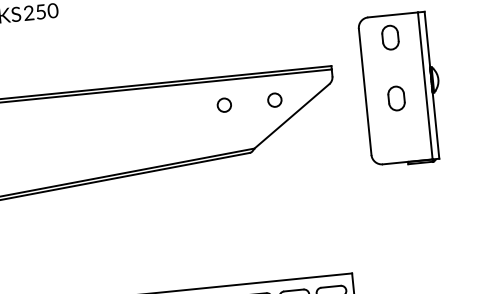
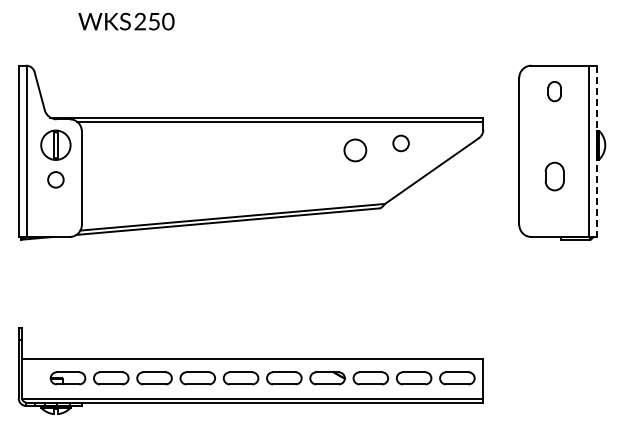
part: (390, 37) -> (554, 91), size x0.7
line: (432, 85) -> (597, 151), solid -> dashed
part: (396, 98) -> (554, 176), moved
circle: (274, 100) -> (400, 143), moved
circle: (223, 105) -> (354, 150), size x1.4

